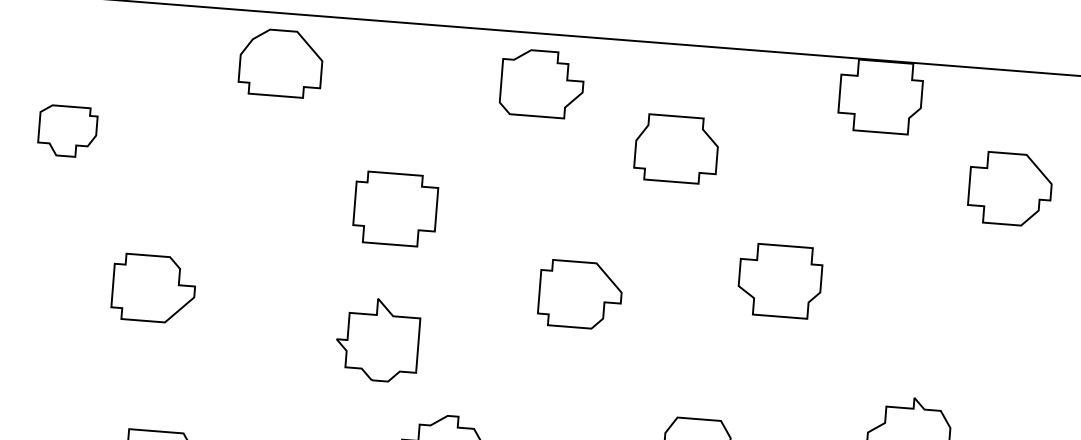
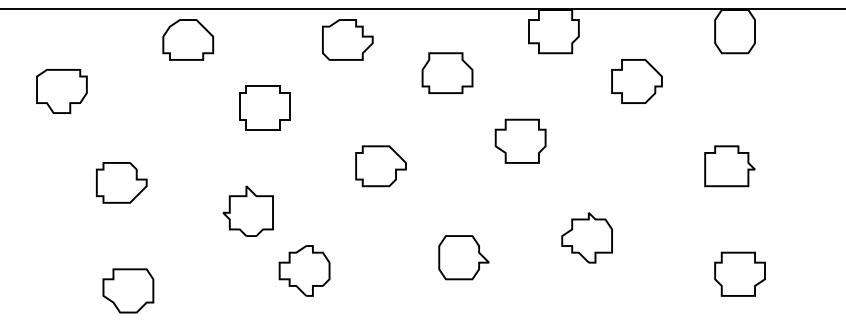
part: (67, 131) -> (61, 91), size x1.43
part: (676, 148) -> (447, 72), moved
part: (395, 208) -> (264, 107), moved
part: (779, 279) -> (520, 140), moved
part: (376, 338) -> (247, 210), moved

